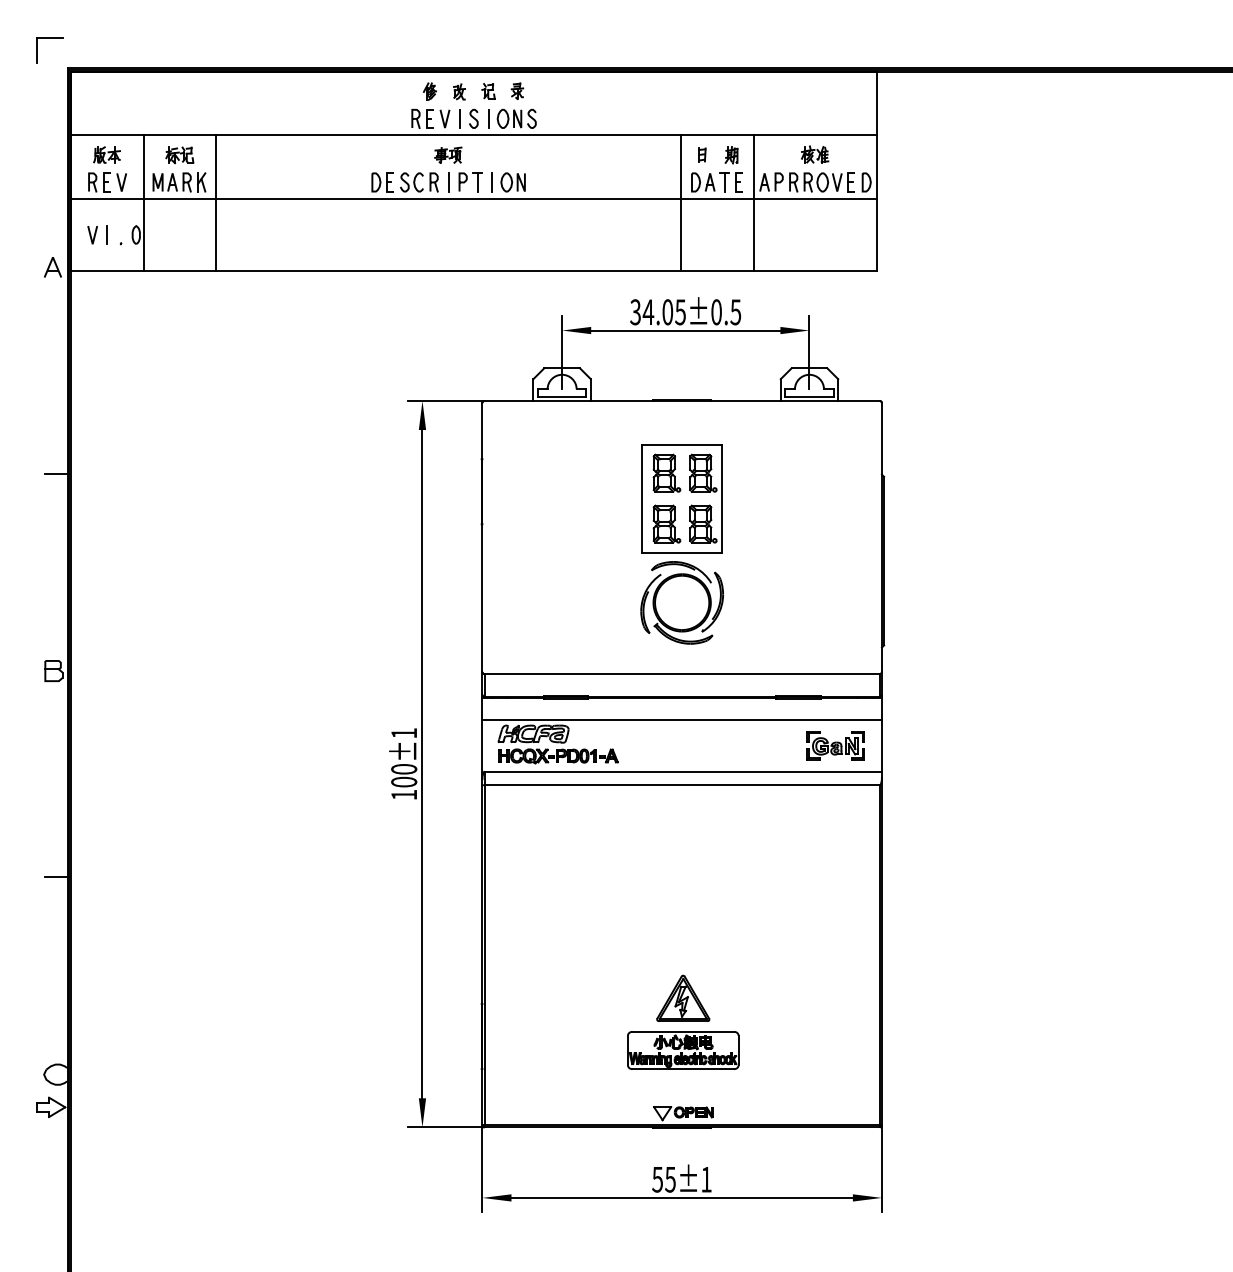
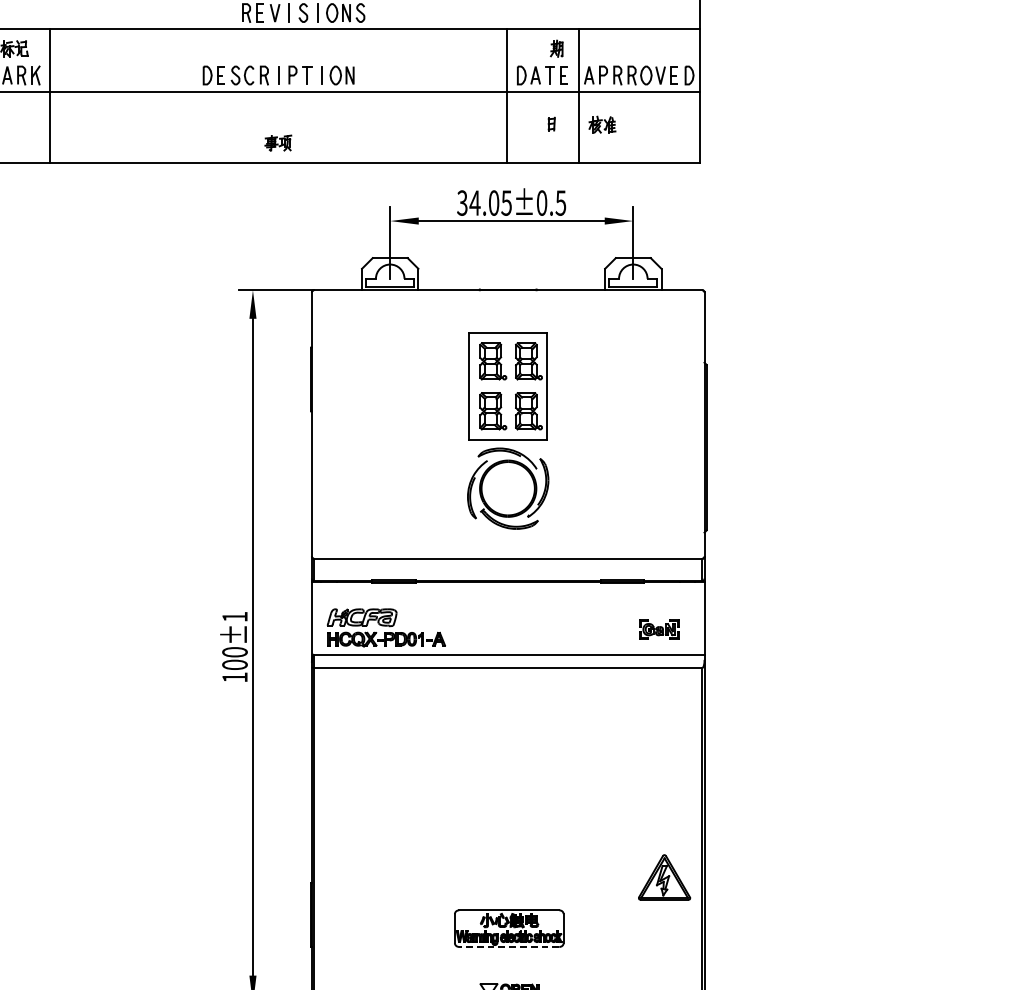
part: (448, 154) -> (278, 142), moved
part: (702, 154) -> (551, 123), moved
part: (815, 154) -> (602, 124), moved
line: (681, 719) -> (507, 603), removed
part: (835, 745) -> (658, 628), size x0.7
part: (683, 997) -> (664, 876), moved
line: (683, 1069) -> (509, 947), solid -> dashed

